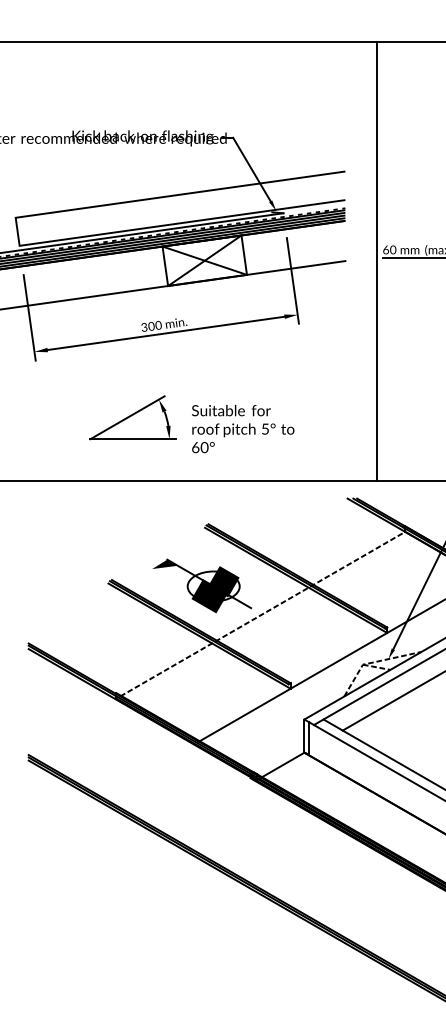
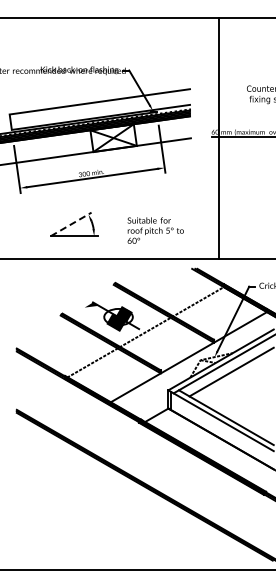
line: (377, 261) -> (219, 138), moved
line: (128, 417) -> (71, 224), solid -> dashed
text: (242, 428) -> (155, 230), moved

